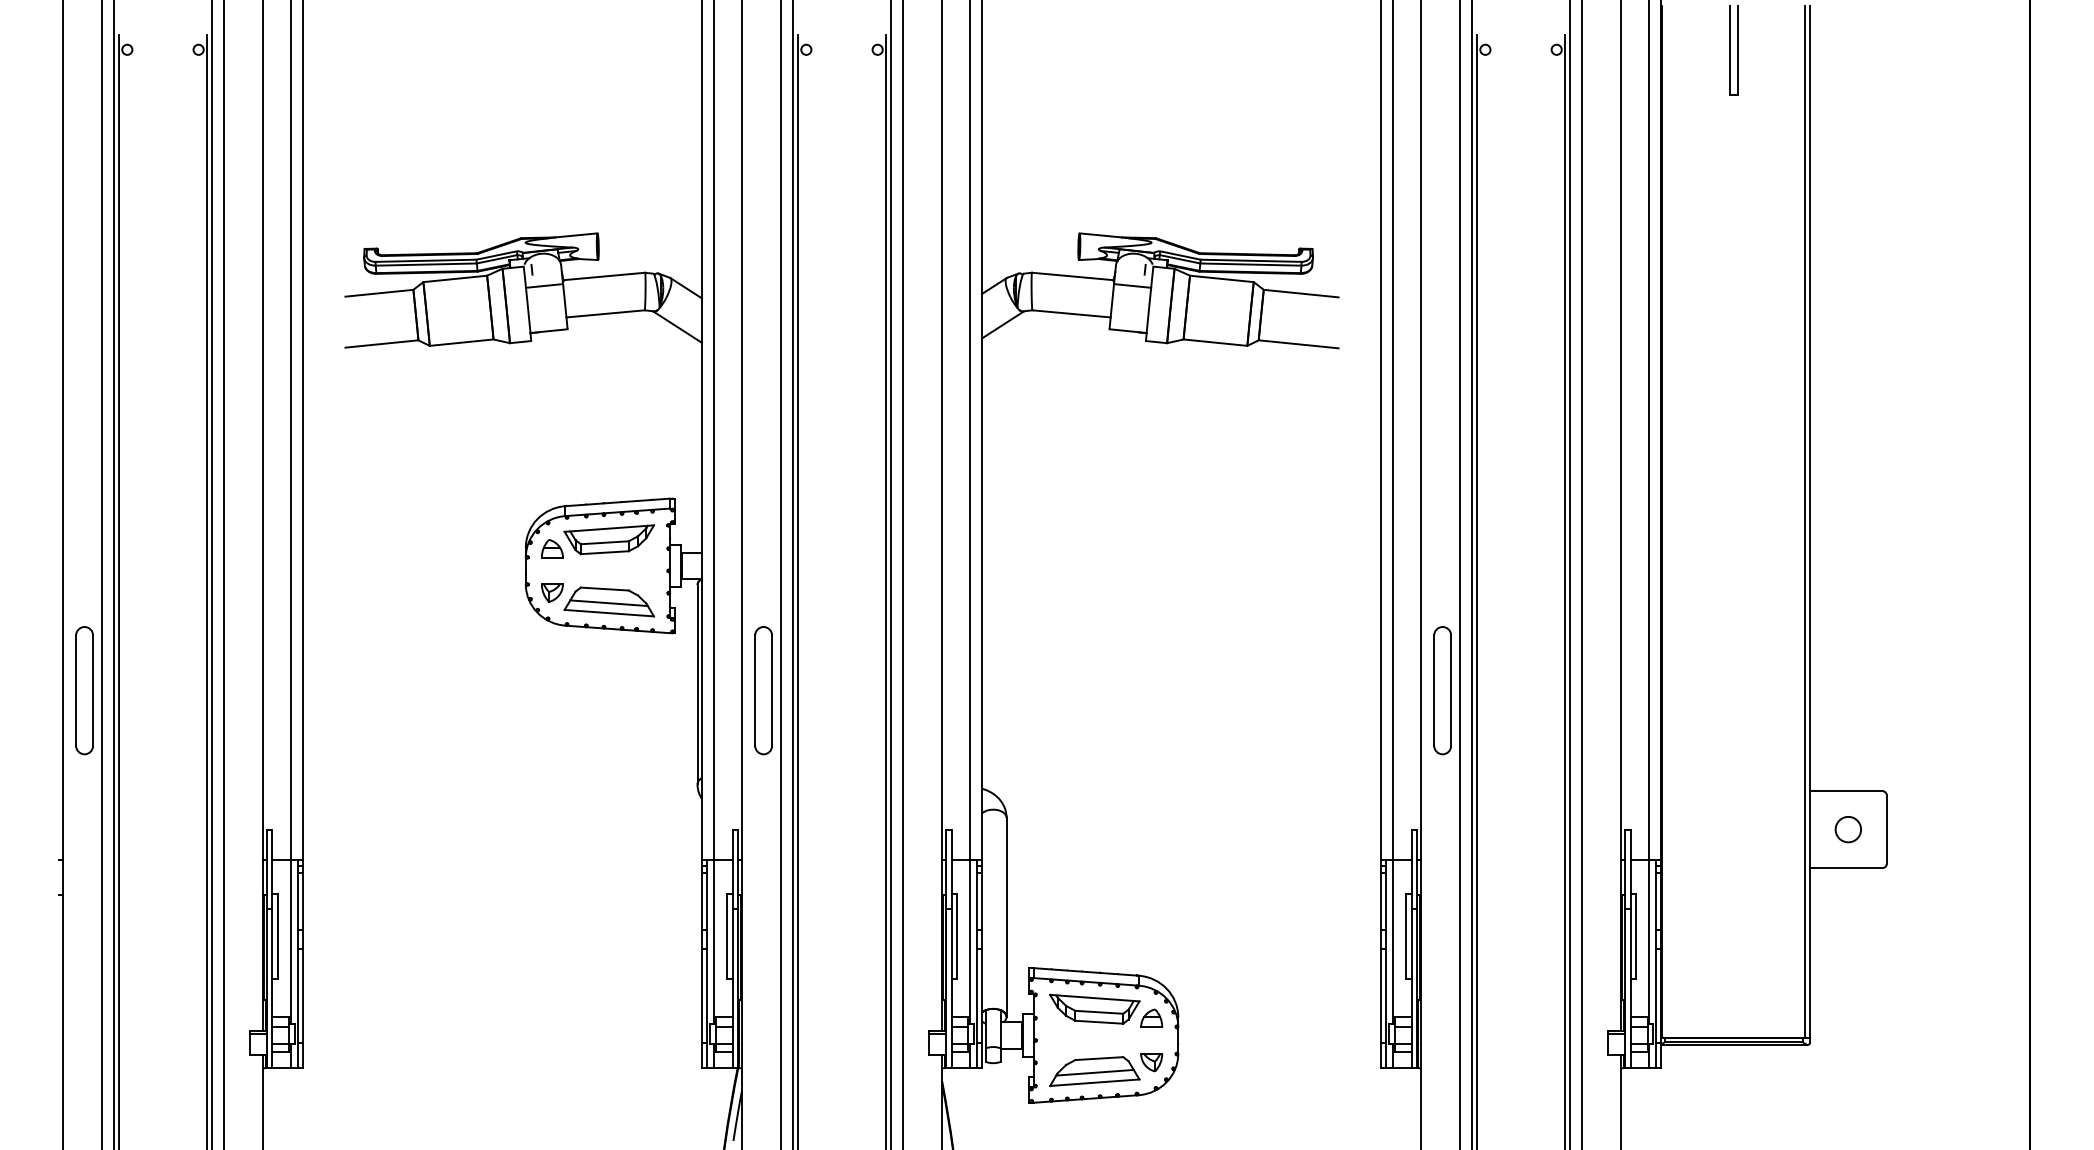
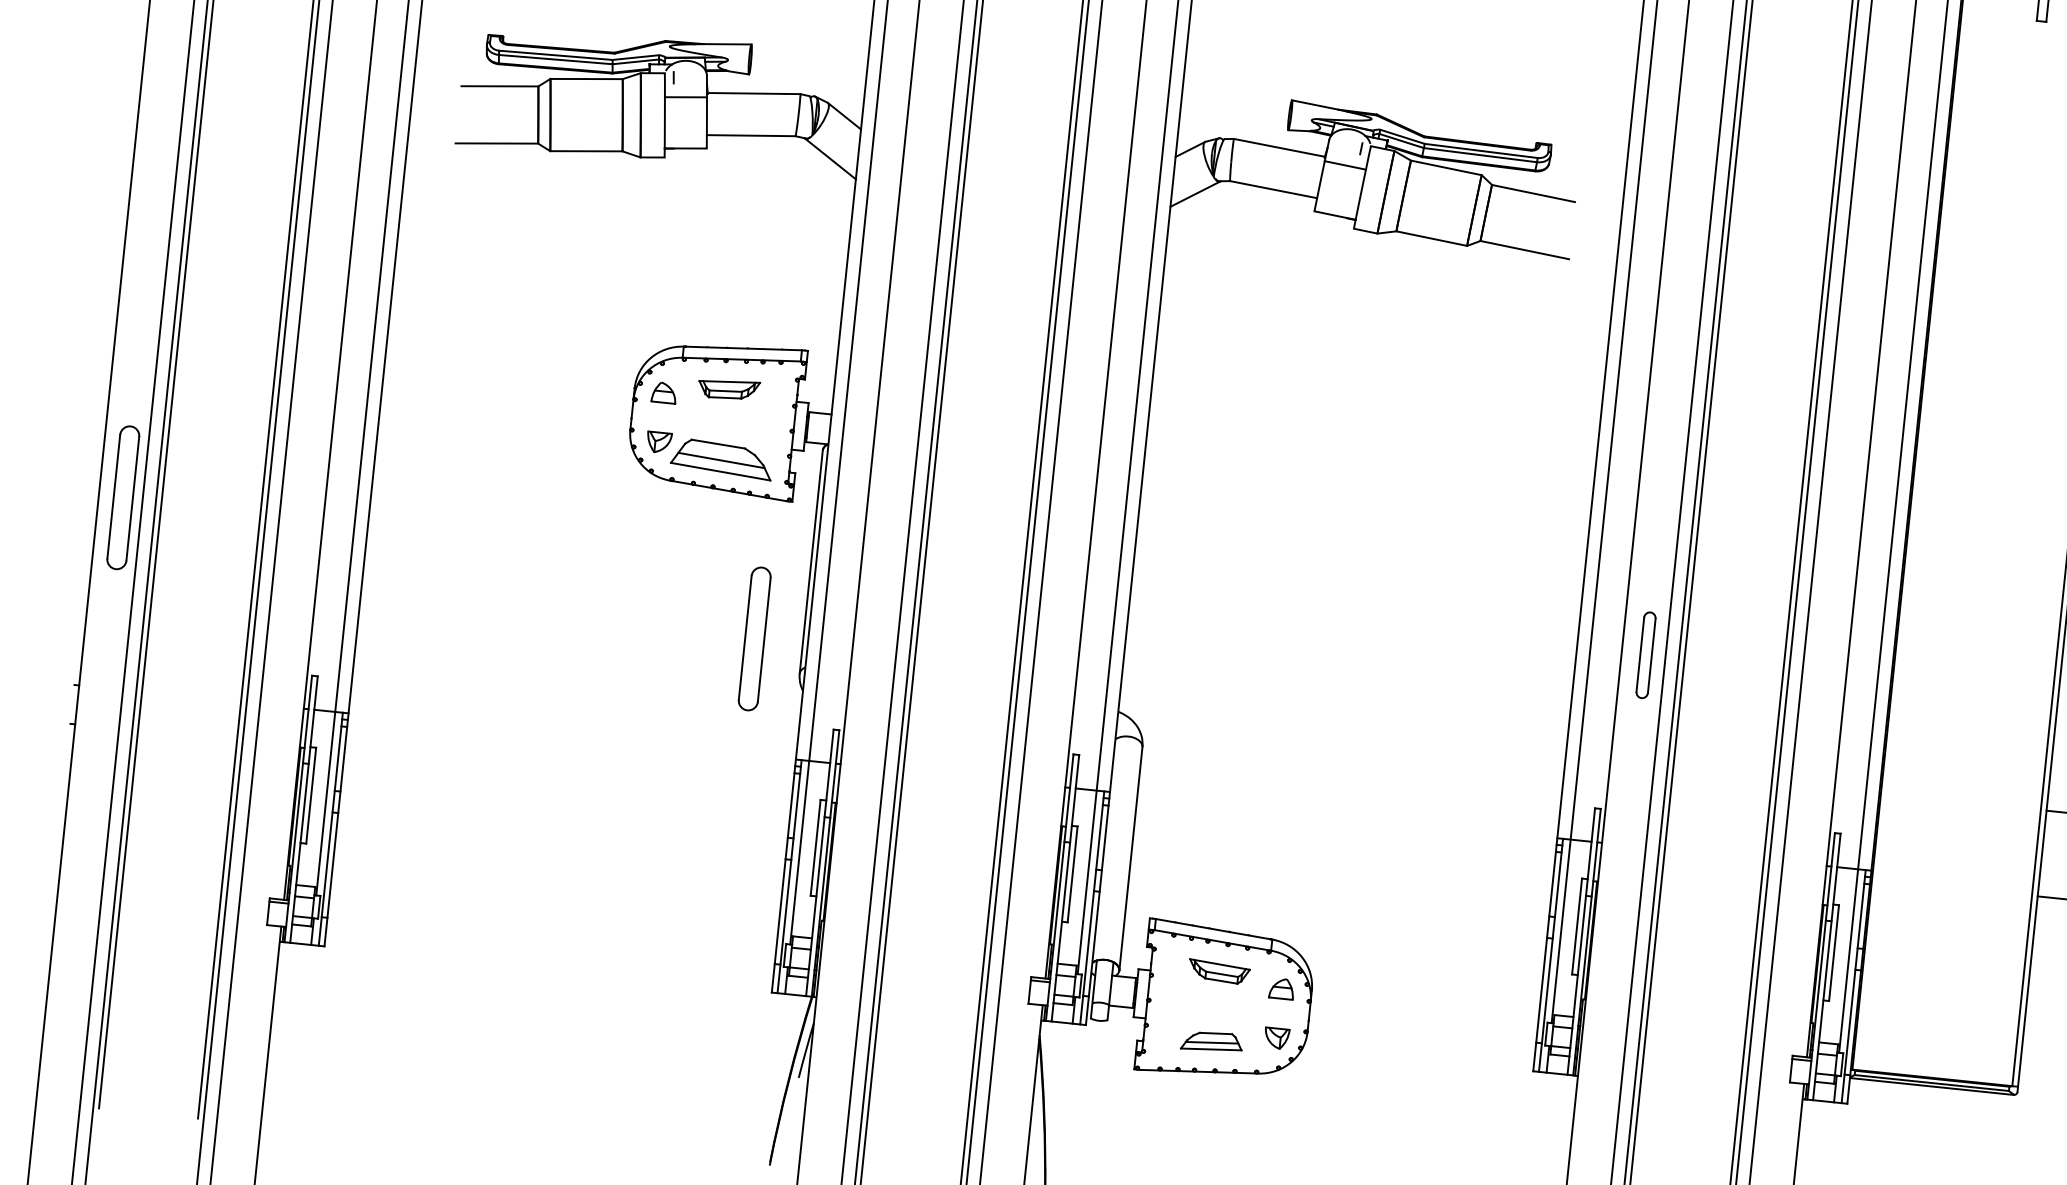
part: (608, 539) -> (728, 388), size x0.6
part: (763, 690) -> (754, 638), moved
part: (1442, 690) -> (1645, 654), size x0.6
part: (1094, 1008) -> (1218, 971), size x0.6
part: (1094, 1071) -> (1211, 1041), size x0.6

